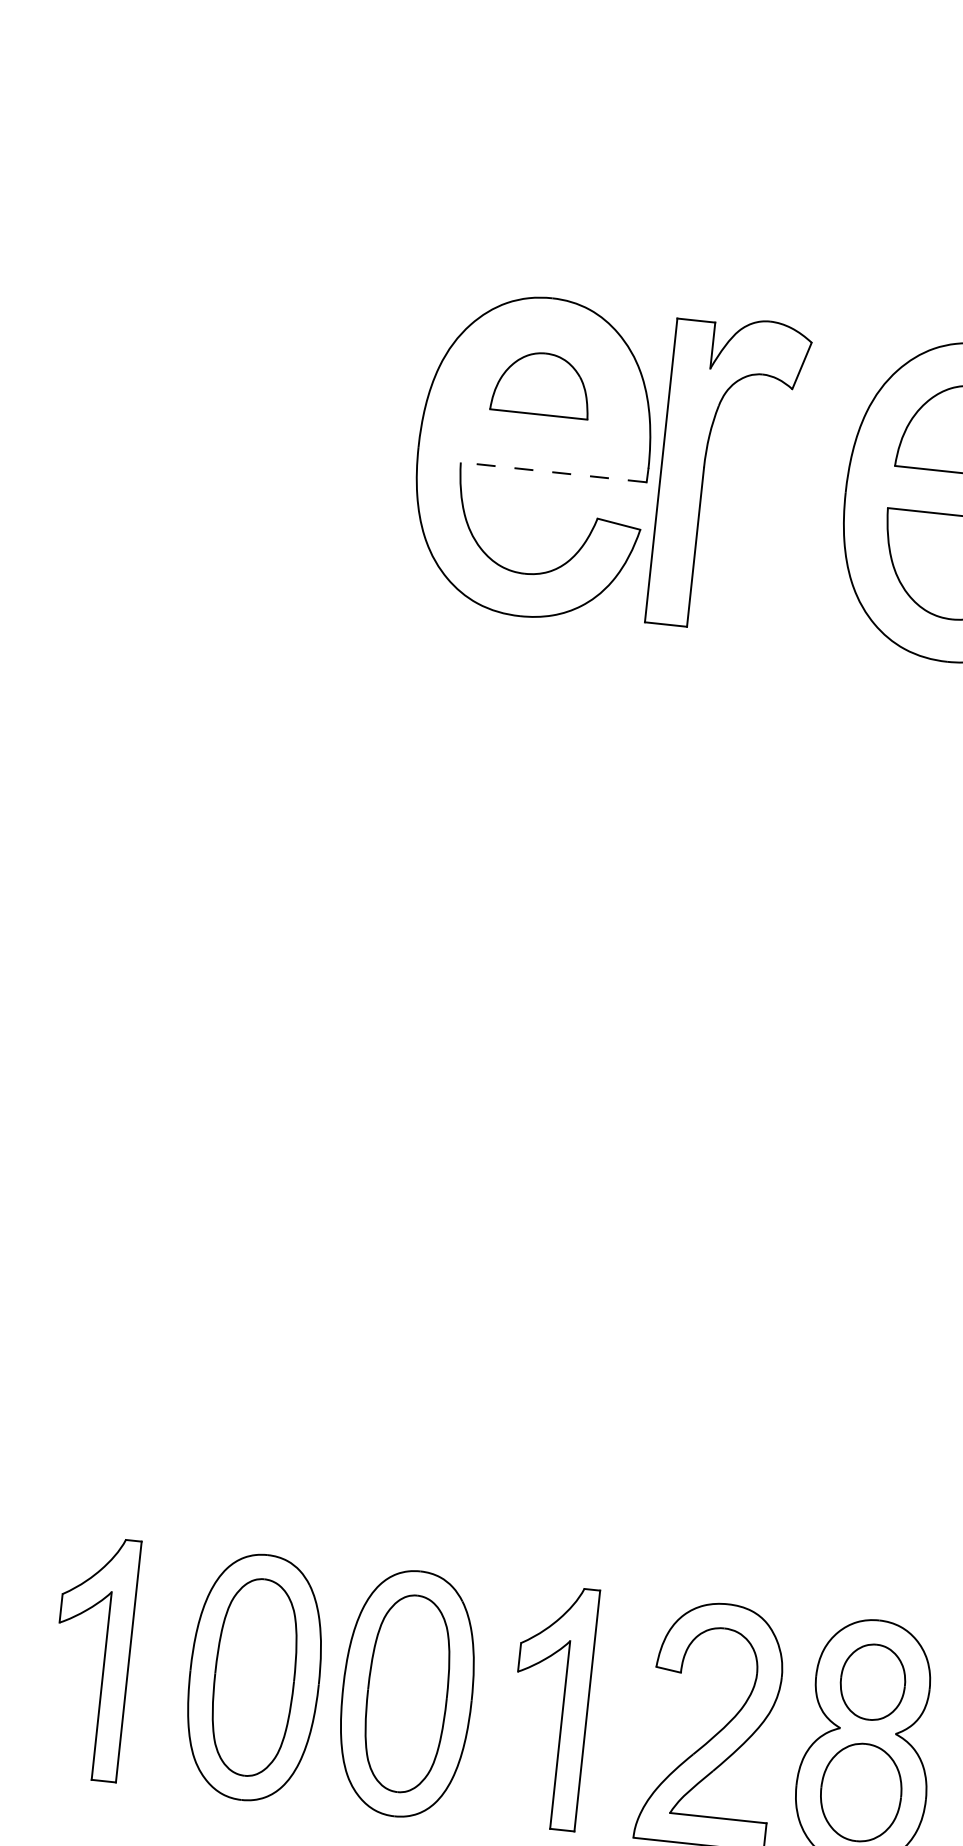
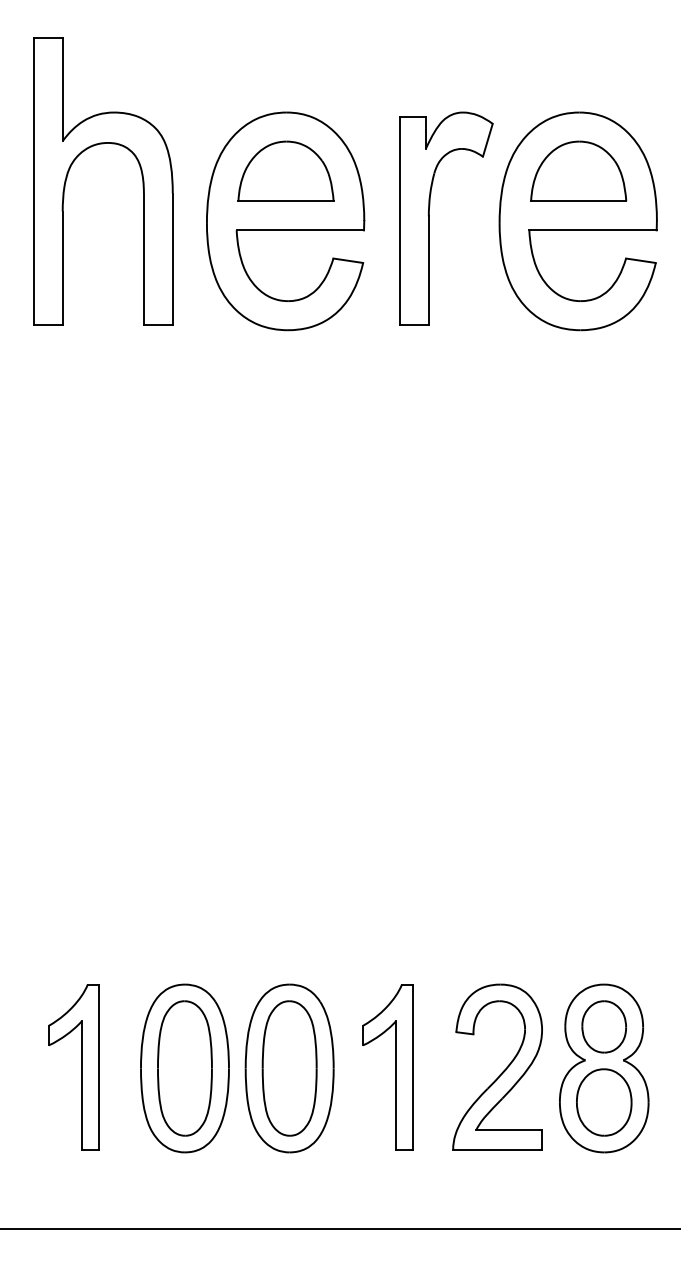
part: (238, 334) -> (76, 159), added
part: (541, 382) -> (285, 170), size x1.43
part: (704, 470) -> (429, 218), moved
line: (553, 472) -> (300, 230), dashed -> solid

